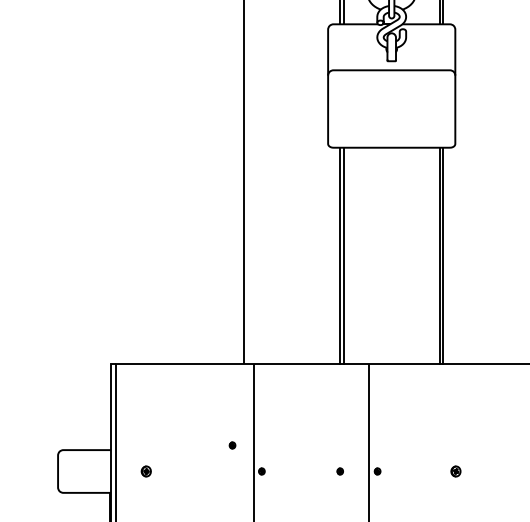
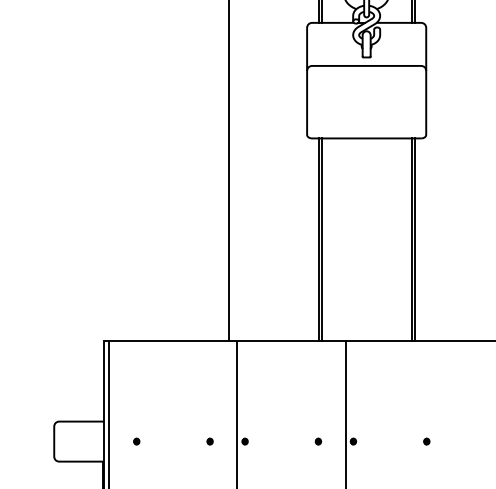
part: (232, 445) -> (210, 441), moved
part: (145, 471) -> (136, 441), size x0.62
part: (455, 471) -> (426, 441), size x0.62

